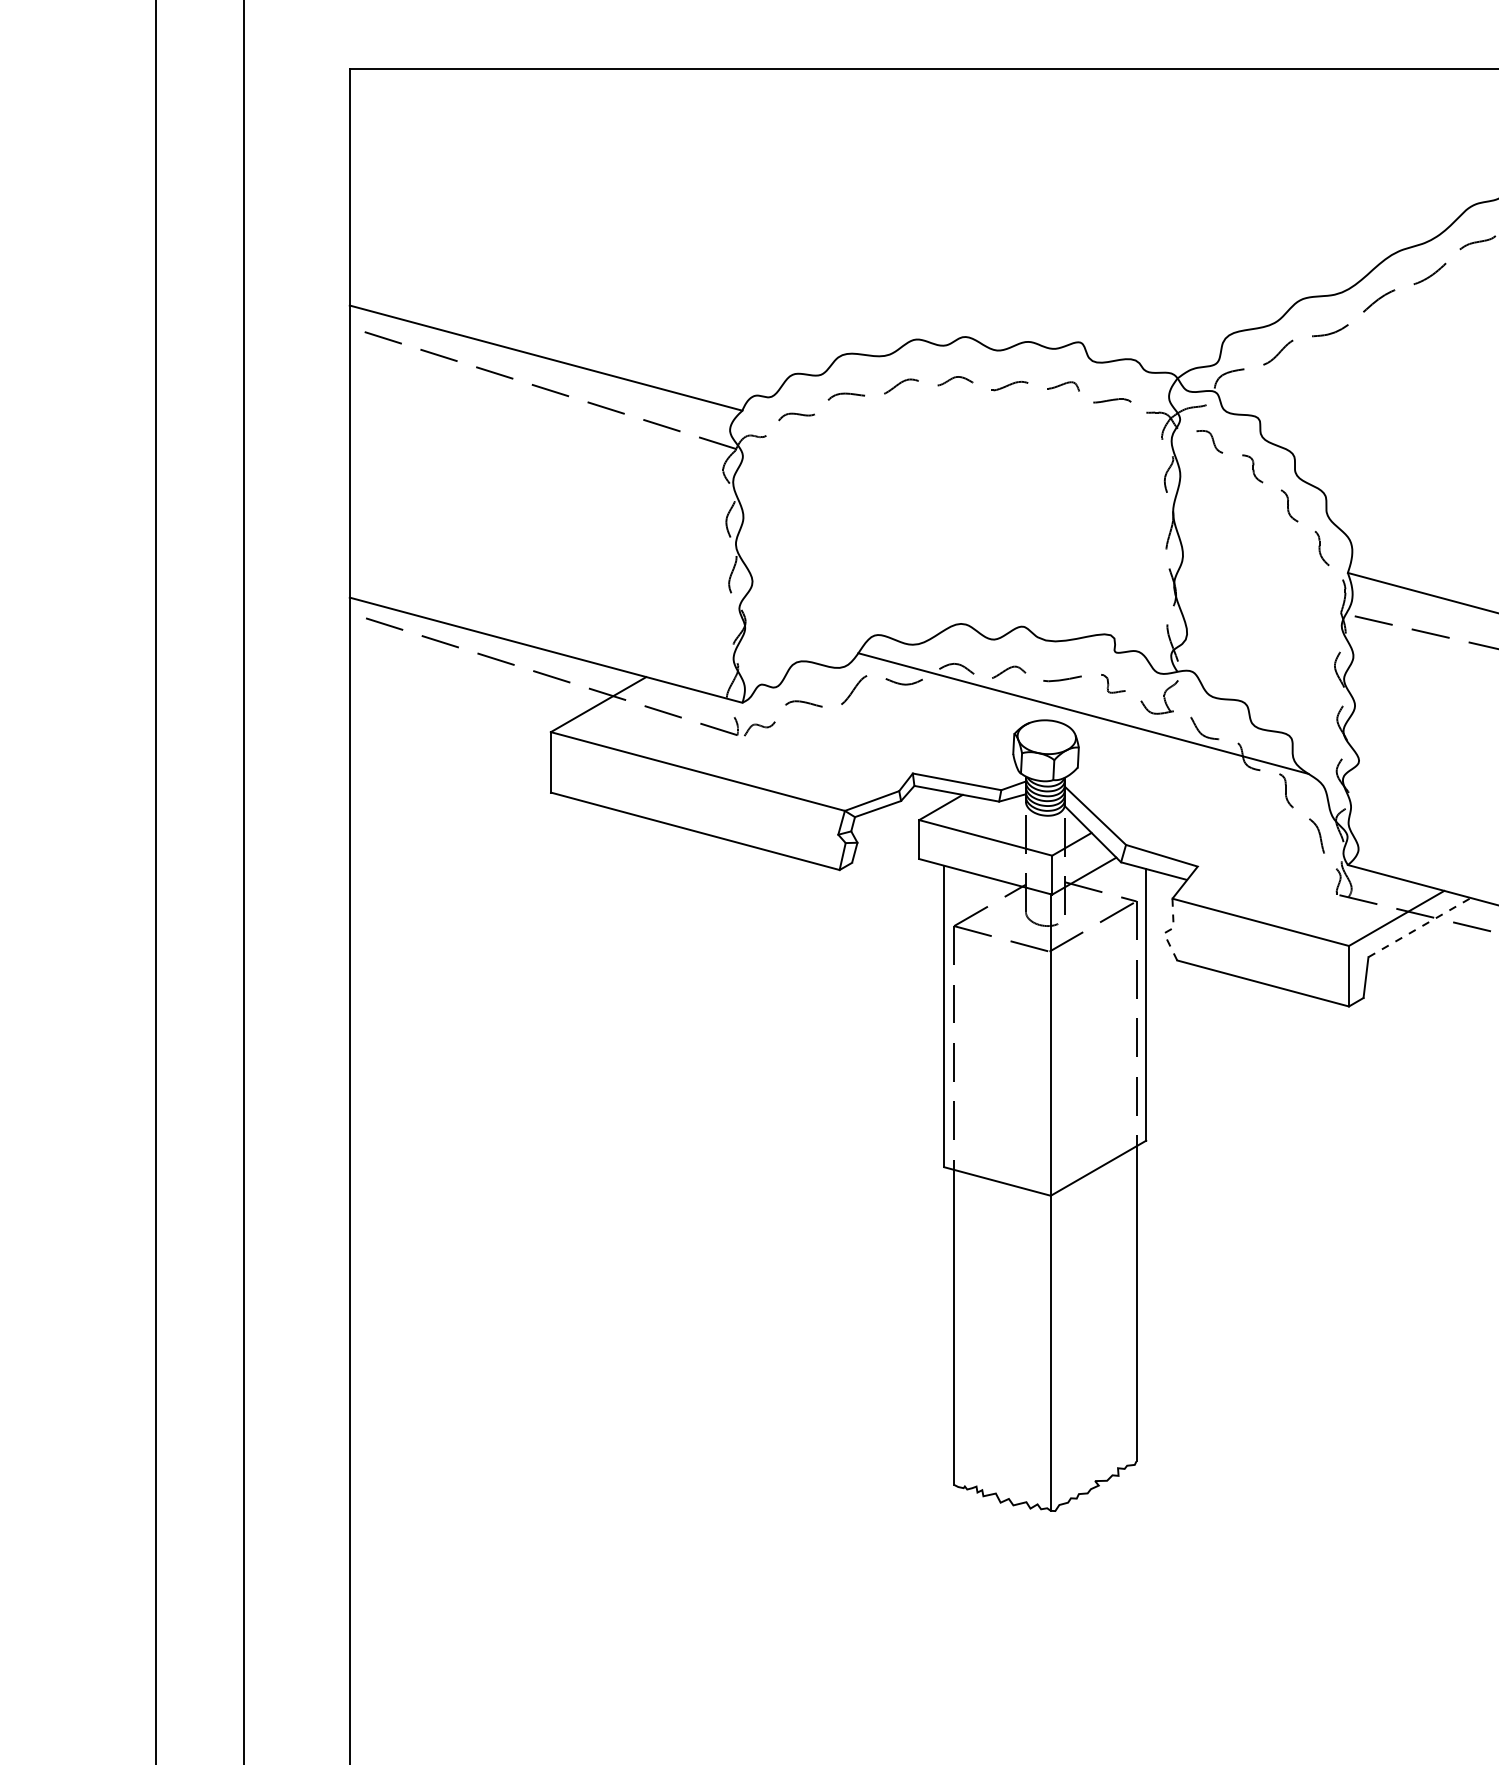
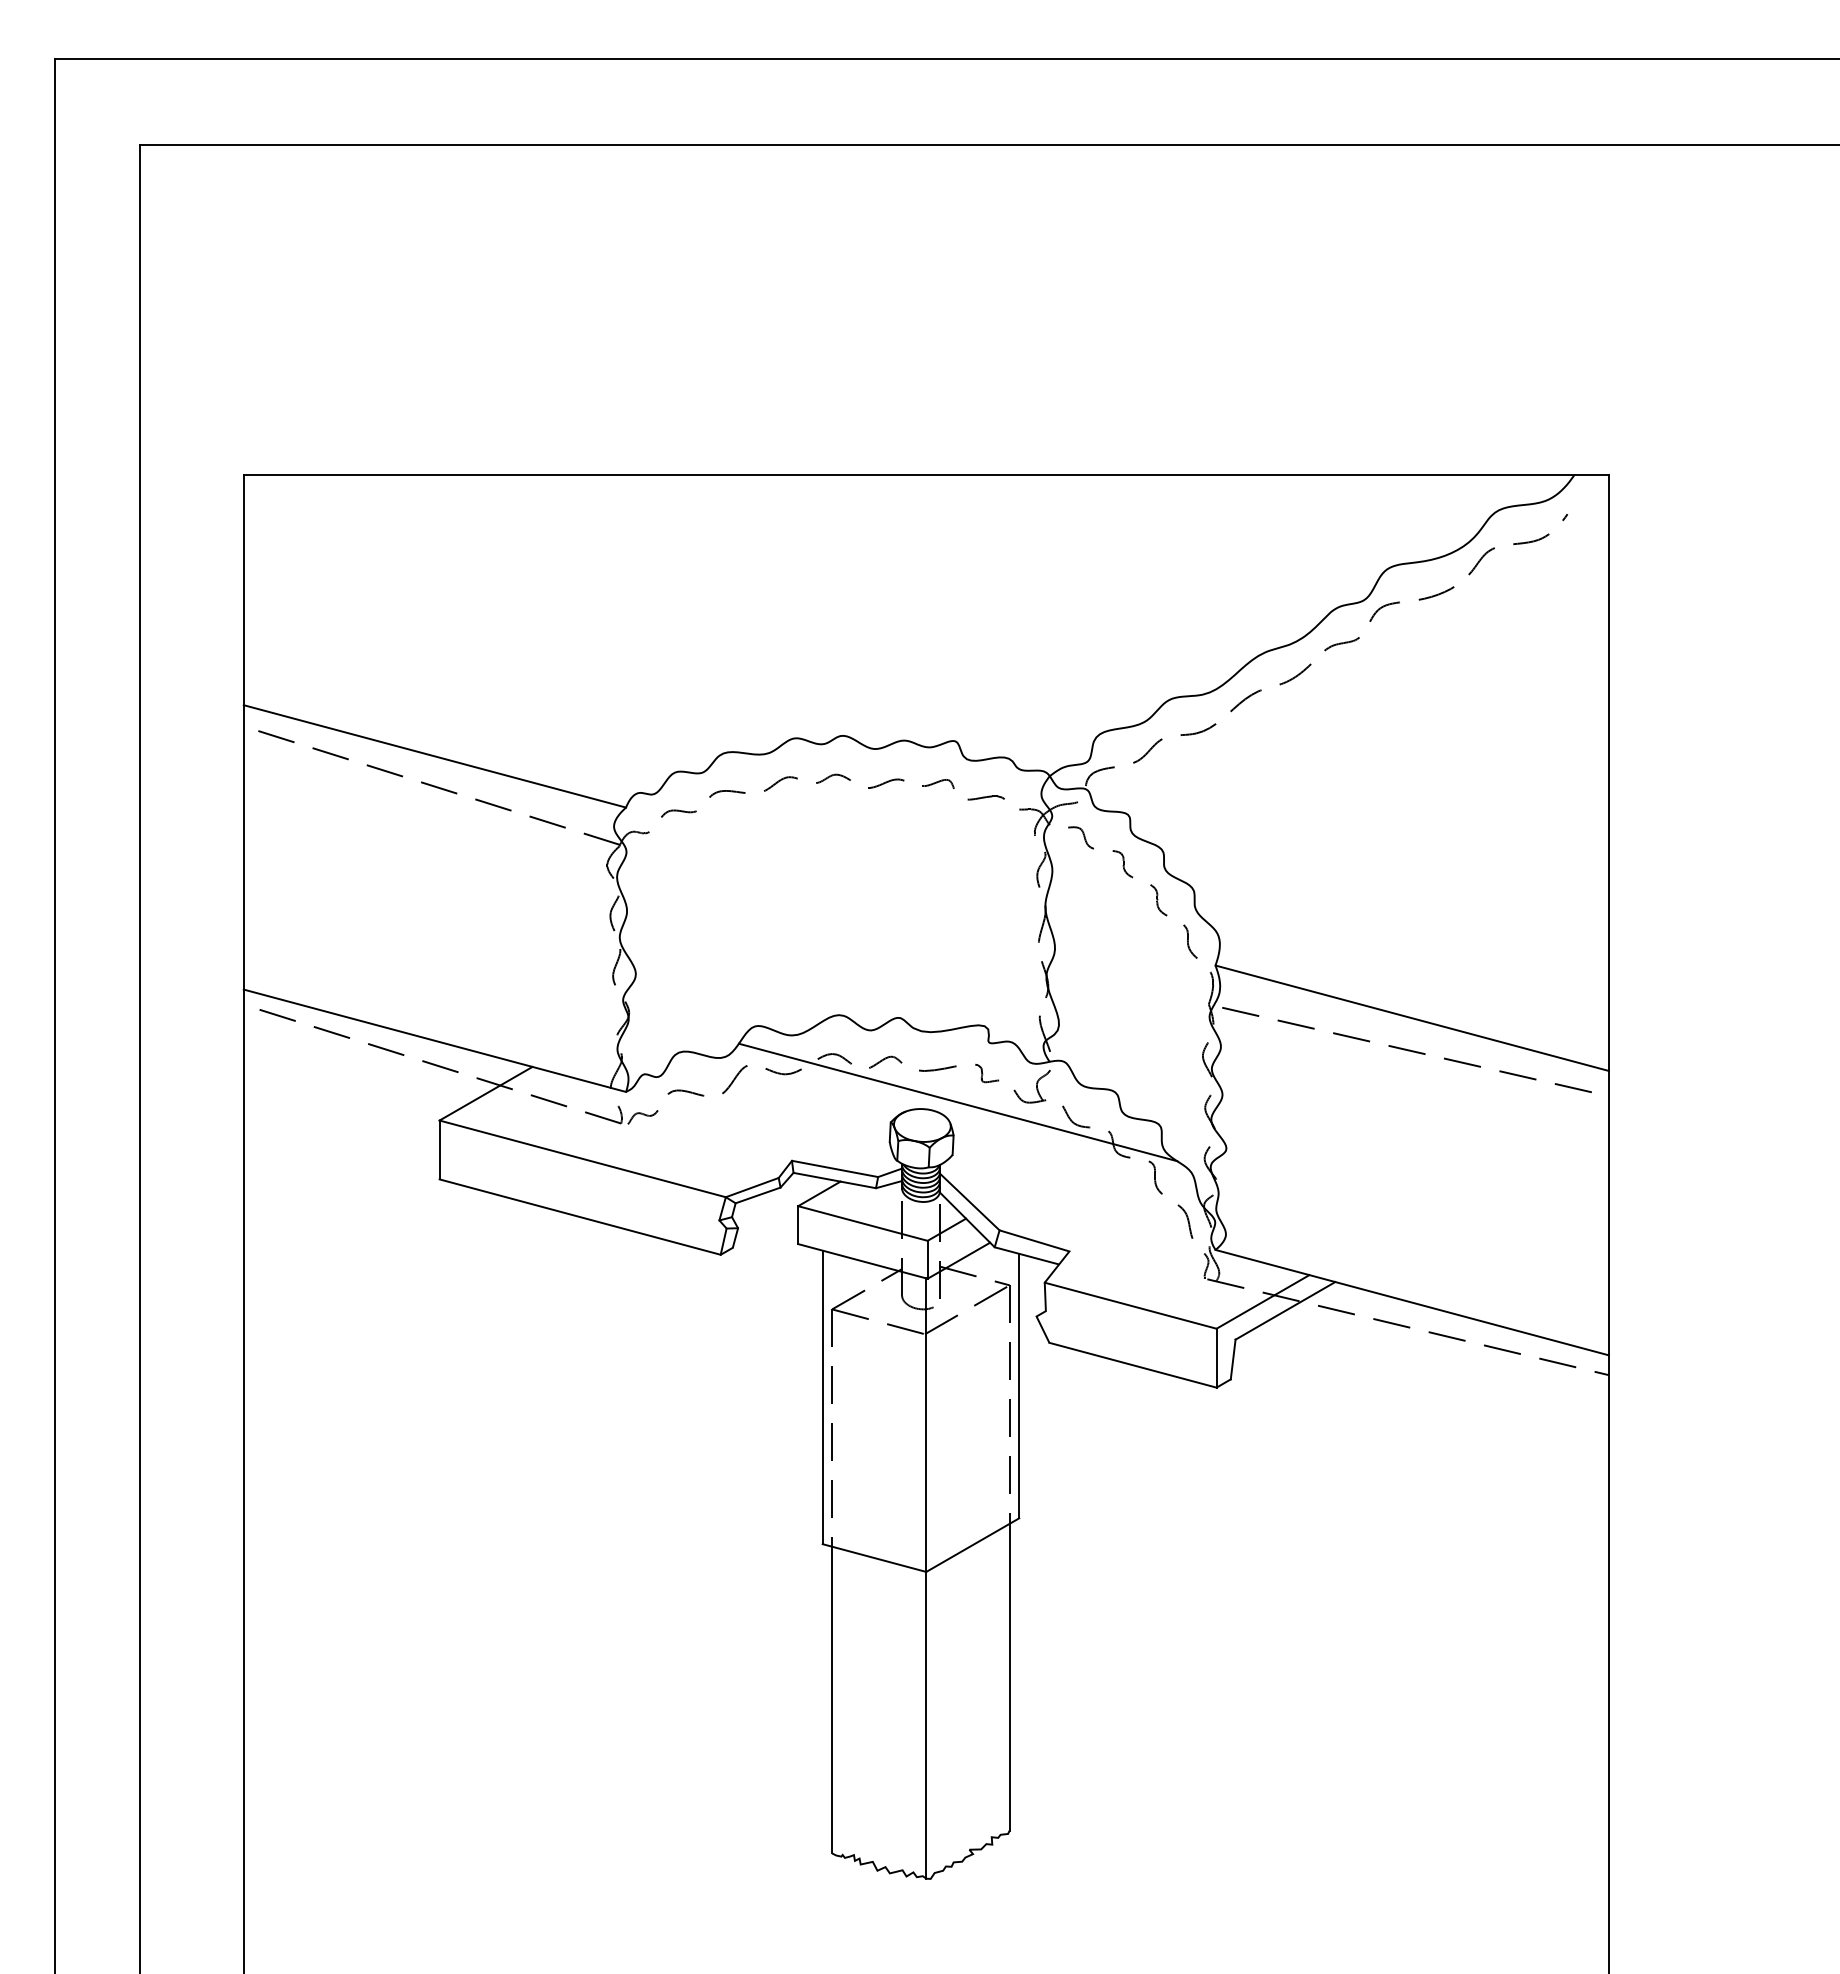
line: (1419, 927) -> (1285, 1310), dashed -> solid
line: (1168, 931) -> (1040, 1314), dashed -> solid

